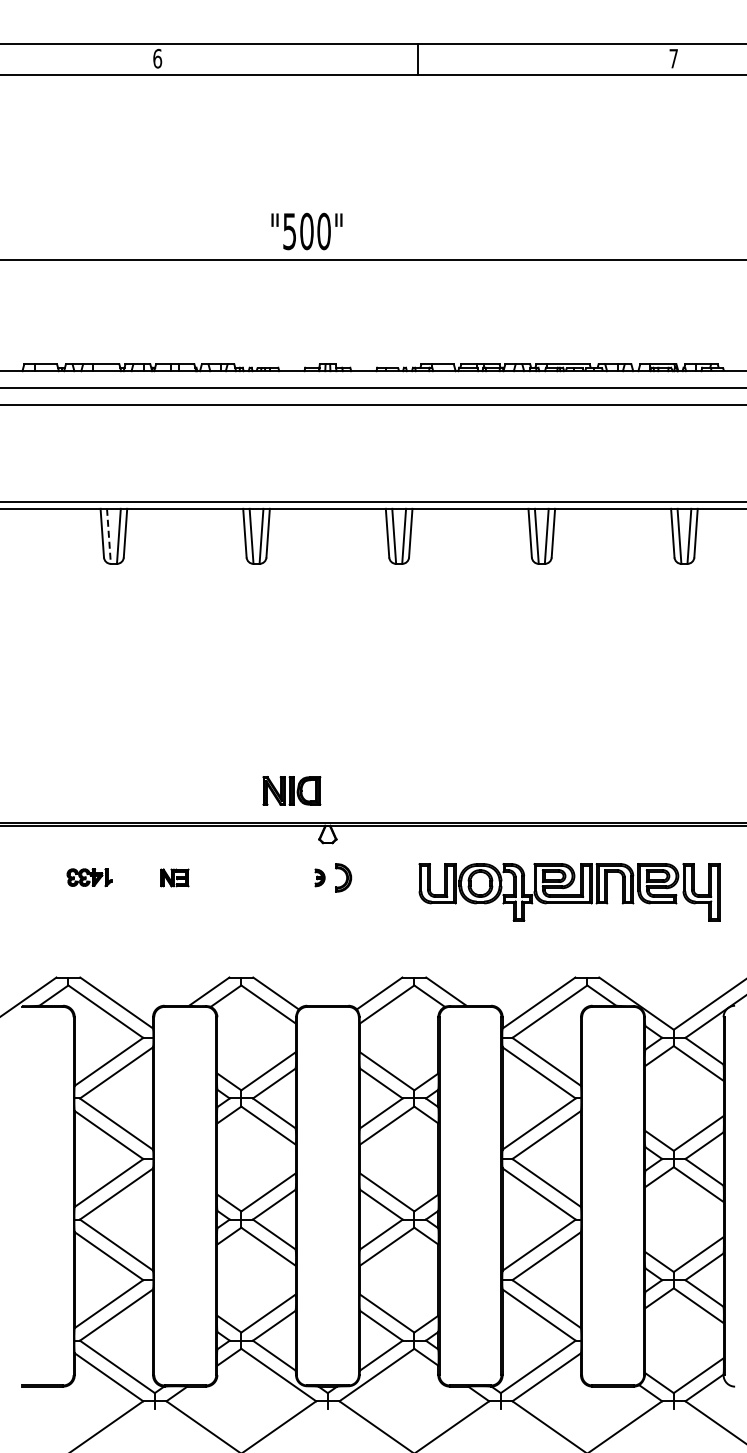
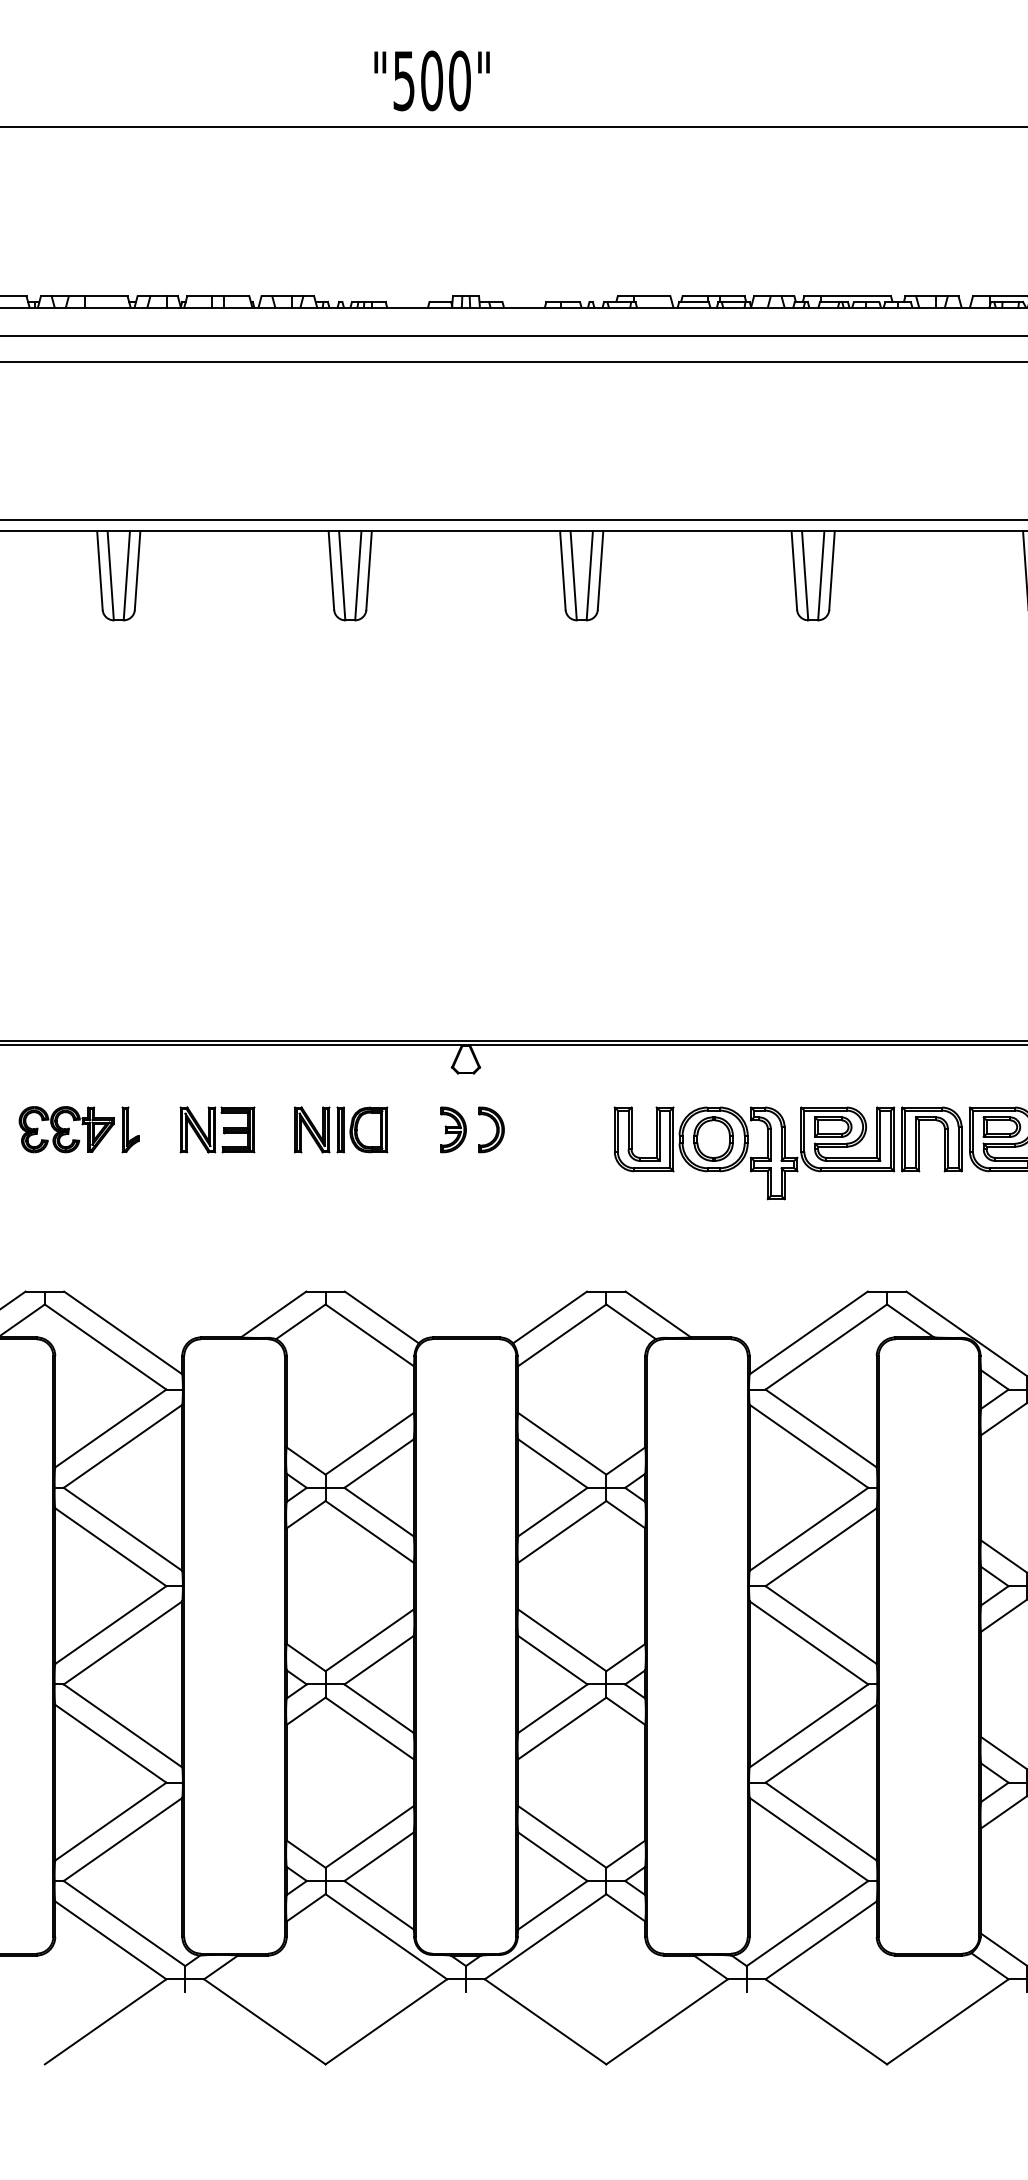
line: (108, 536) -> (109, 575), dashed -> solid
part: (291, 790) -> (340, 1129), moved
part: (89, 877) -> (79, 1129), size x1.67
part: (174, 877) -> (217, 1129), size x1.67
part: (319, 877) -> (452, 1129), size x1.67

